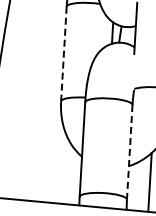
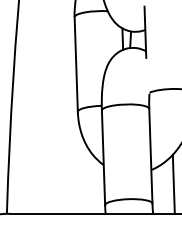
line: (64, 54) -> (76, 64), dashed -> solid
line: (129, 152) -> (150, 156), dashed -> solid

